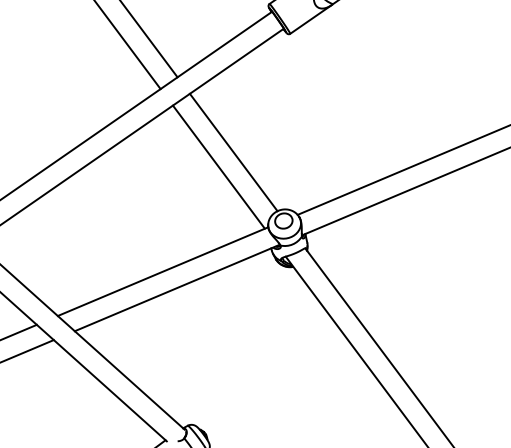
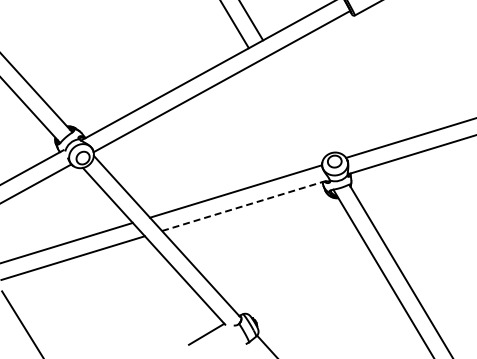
line: (232, 152) -> (300, 103), removed
line: (219, 167) -> (288, 114), removed
line: (176, 288) -> (245, 205), solid -> dashed

